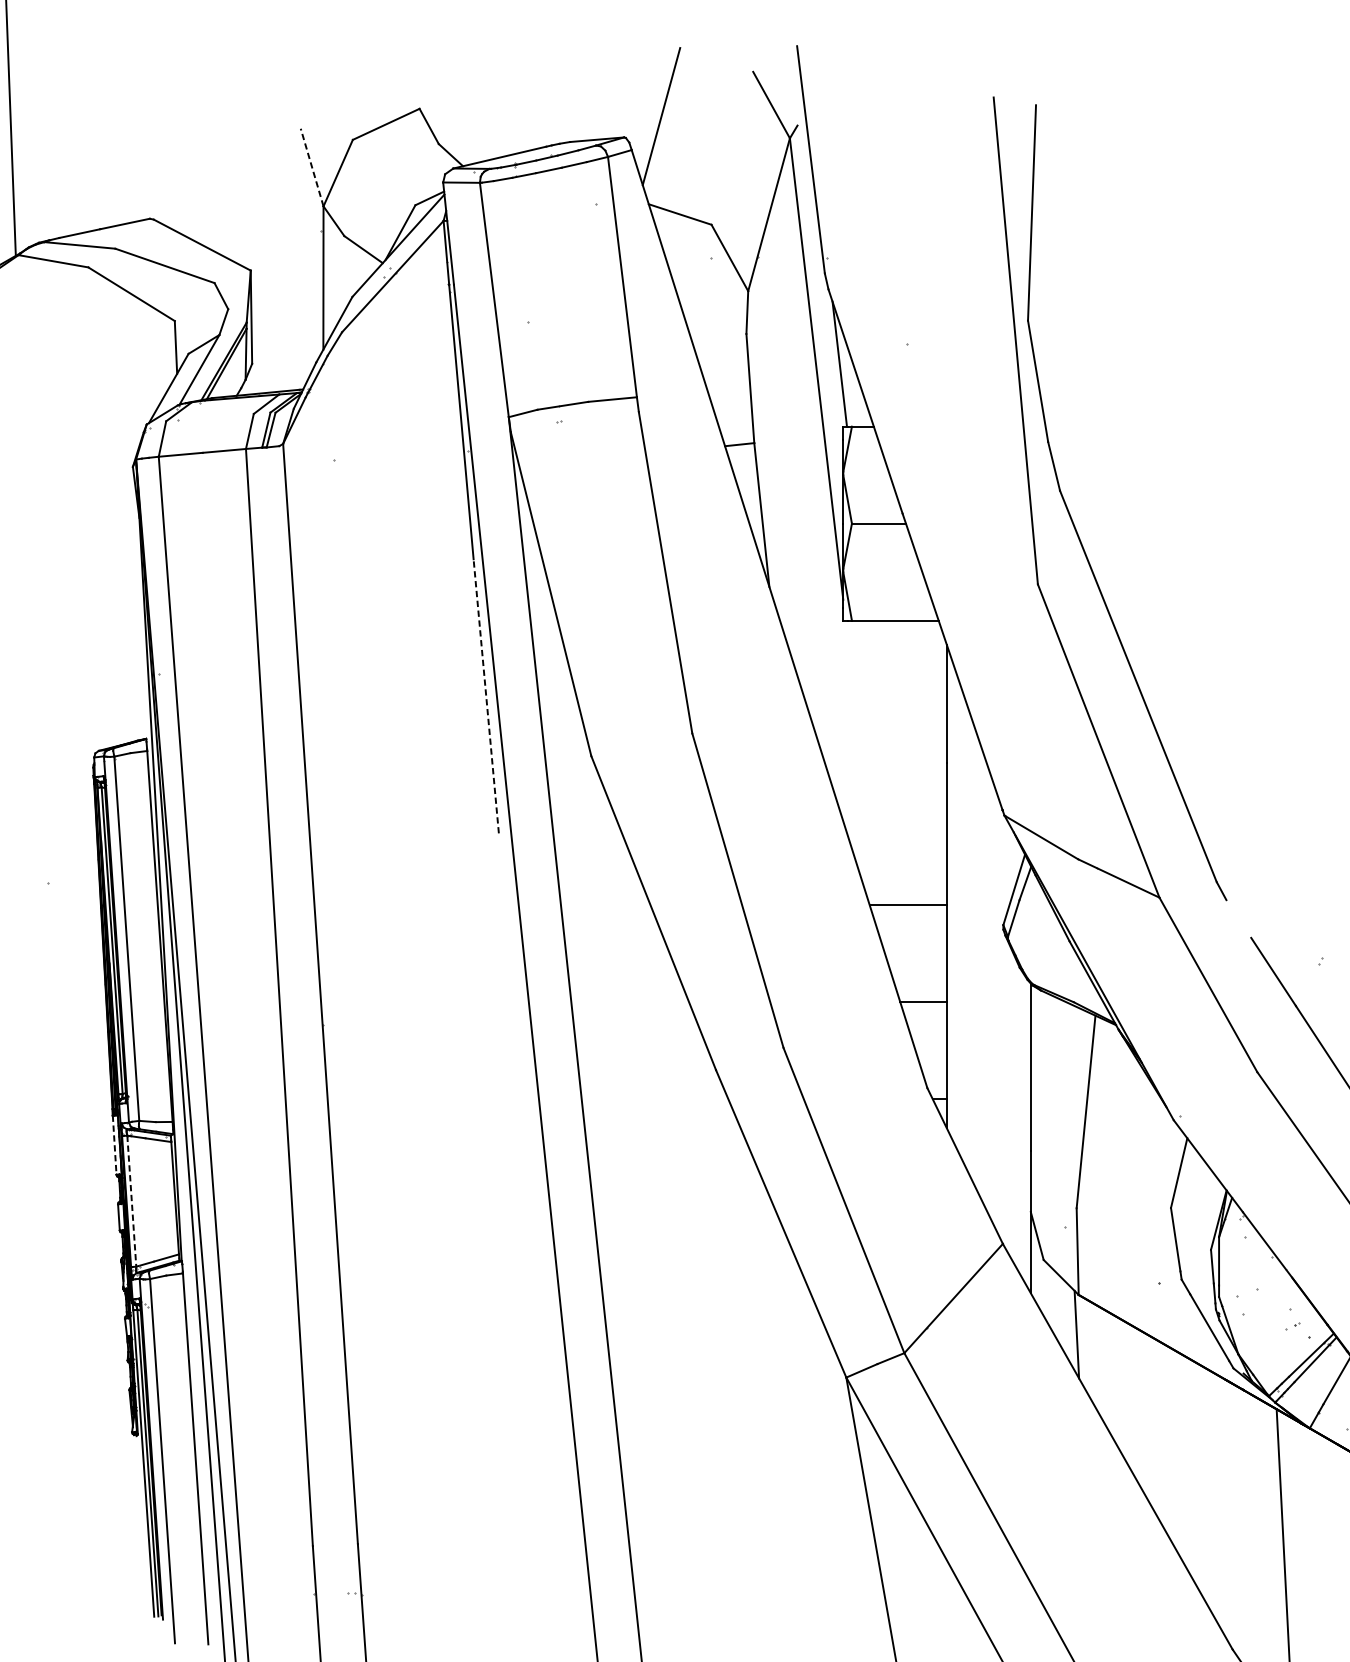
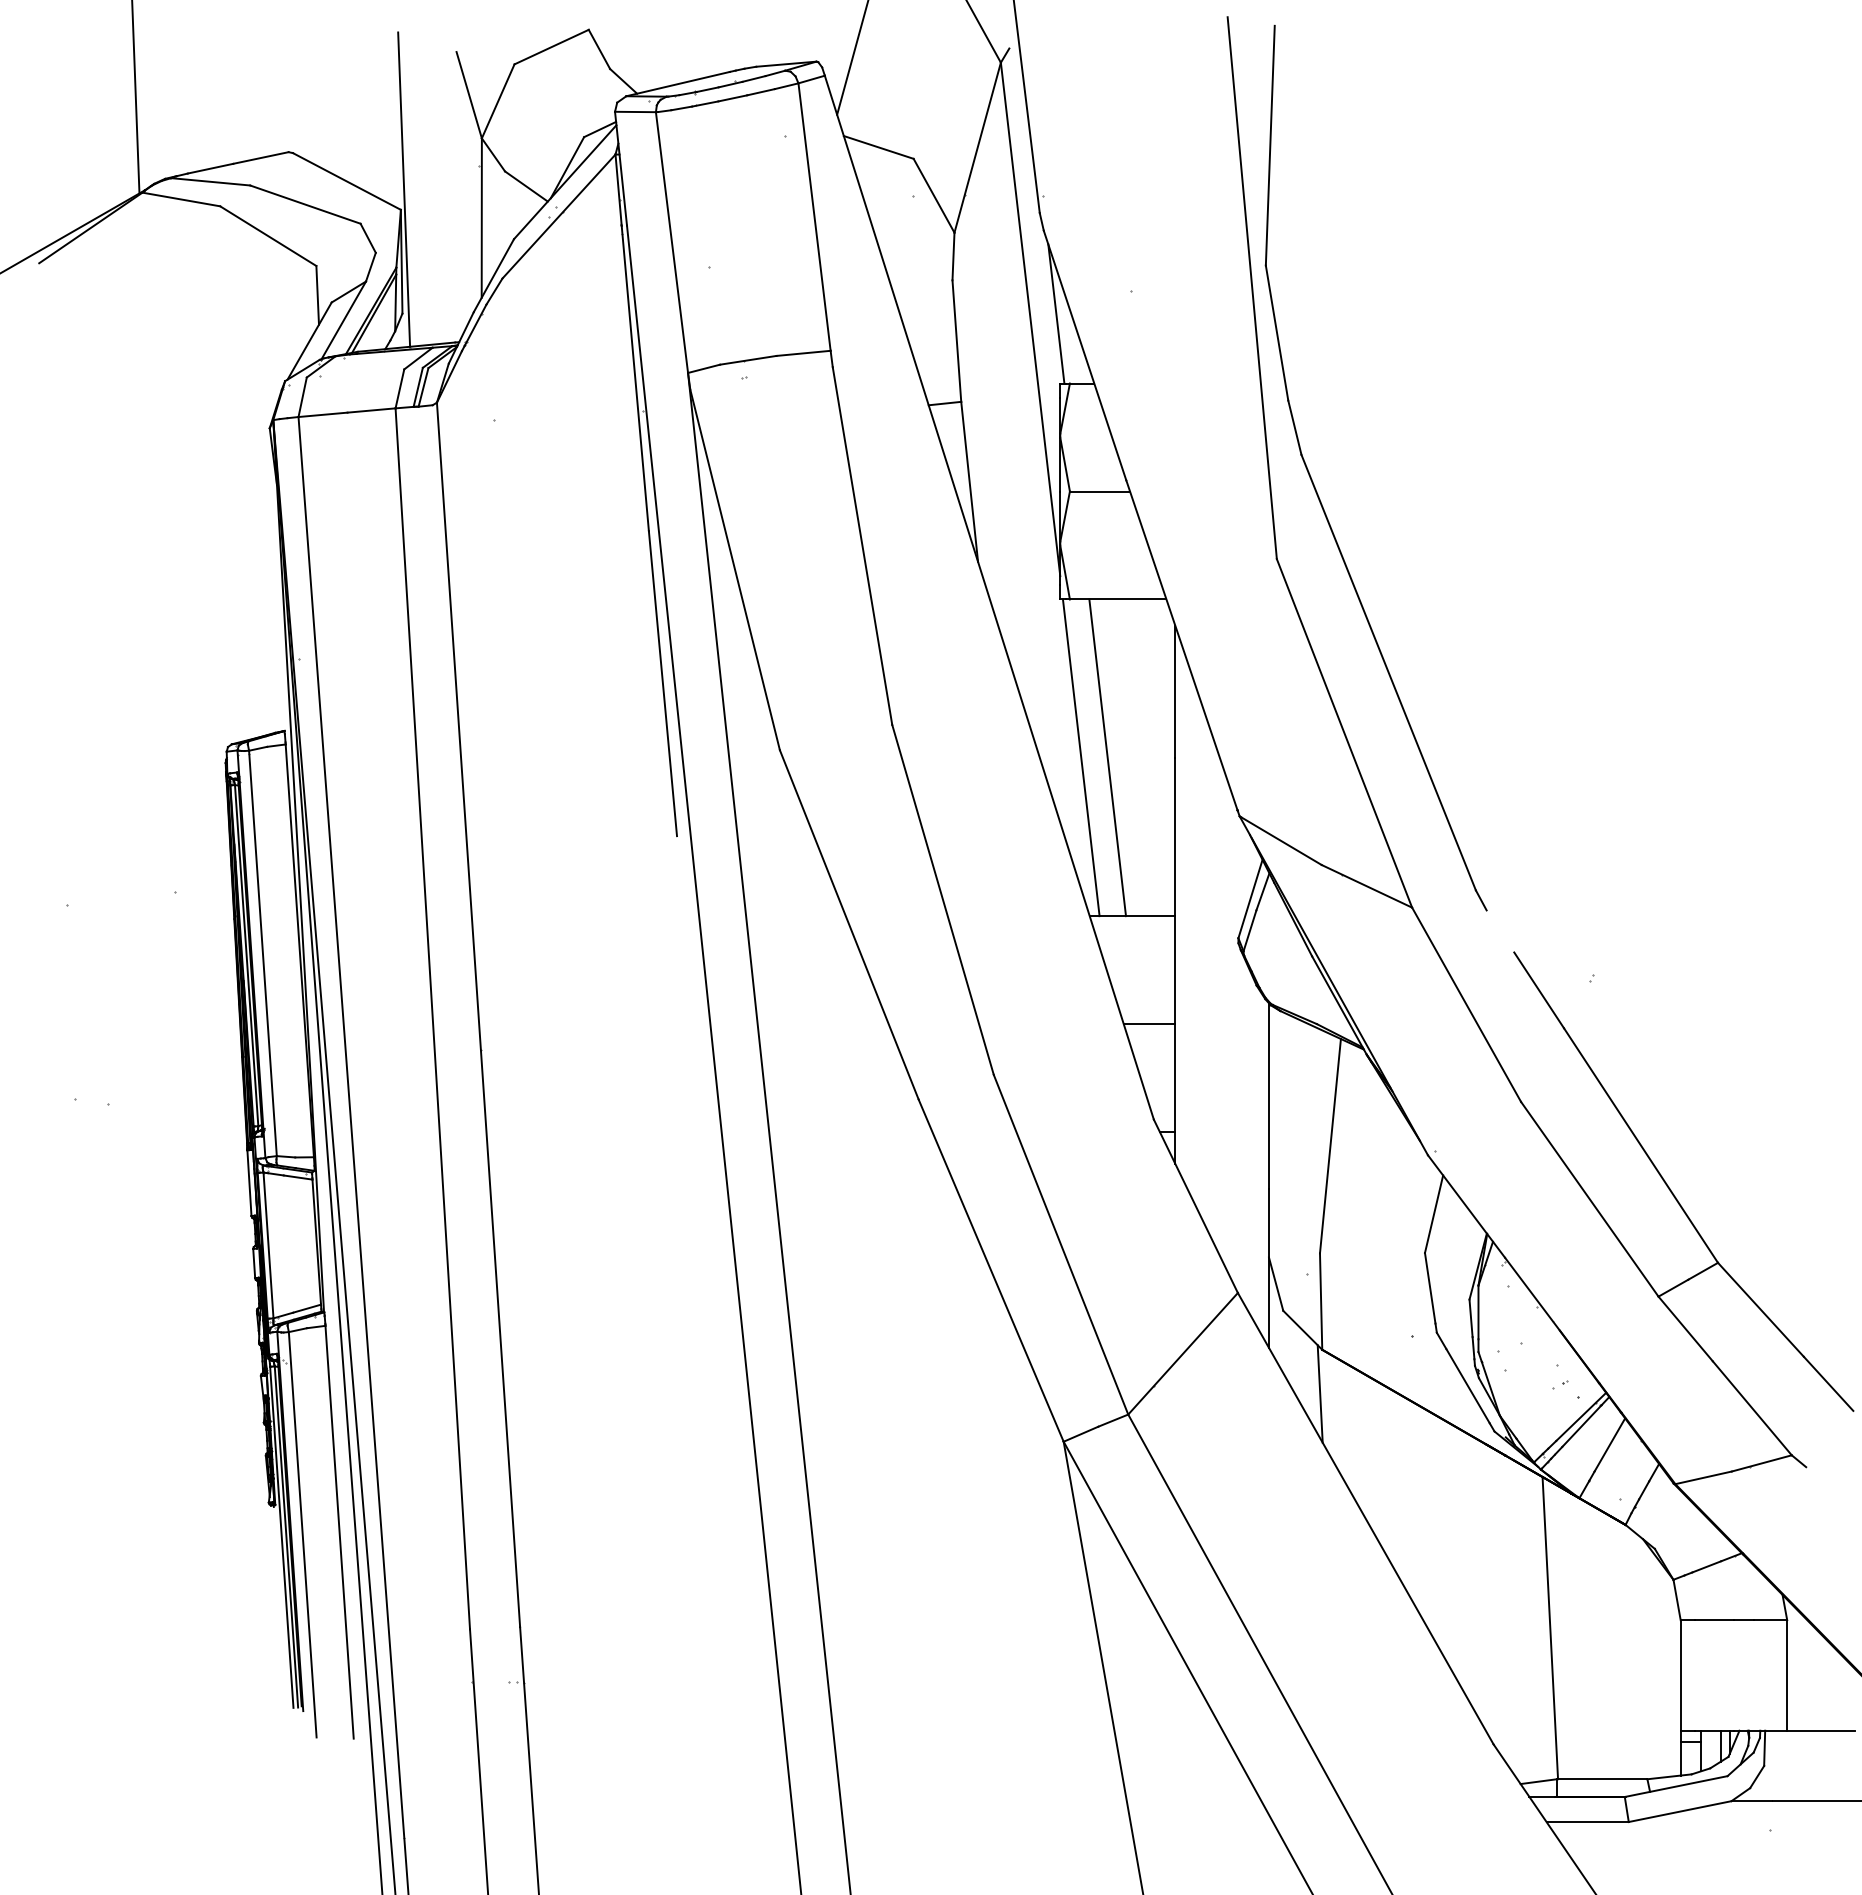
line: (312, 166) -> (469, 94), dashed -> solid
line: (254, 252) -> (404, 189), added
line: (485, 696) -> (662, 683), dashed -> solid
line: (861, 762) -> (1080, 757), added
line: (885, 762) -> (1107, 757), added
line: (114, 1145) -> (249, 1183), dashed -> solid
line: (131, 1201) -> (268, 1245), dashed -> solid

